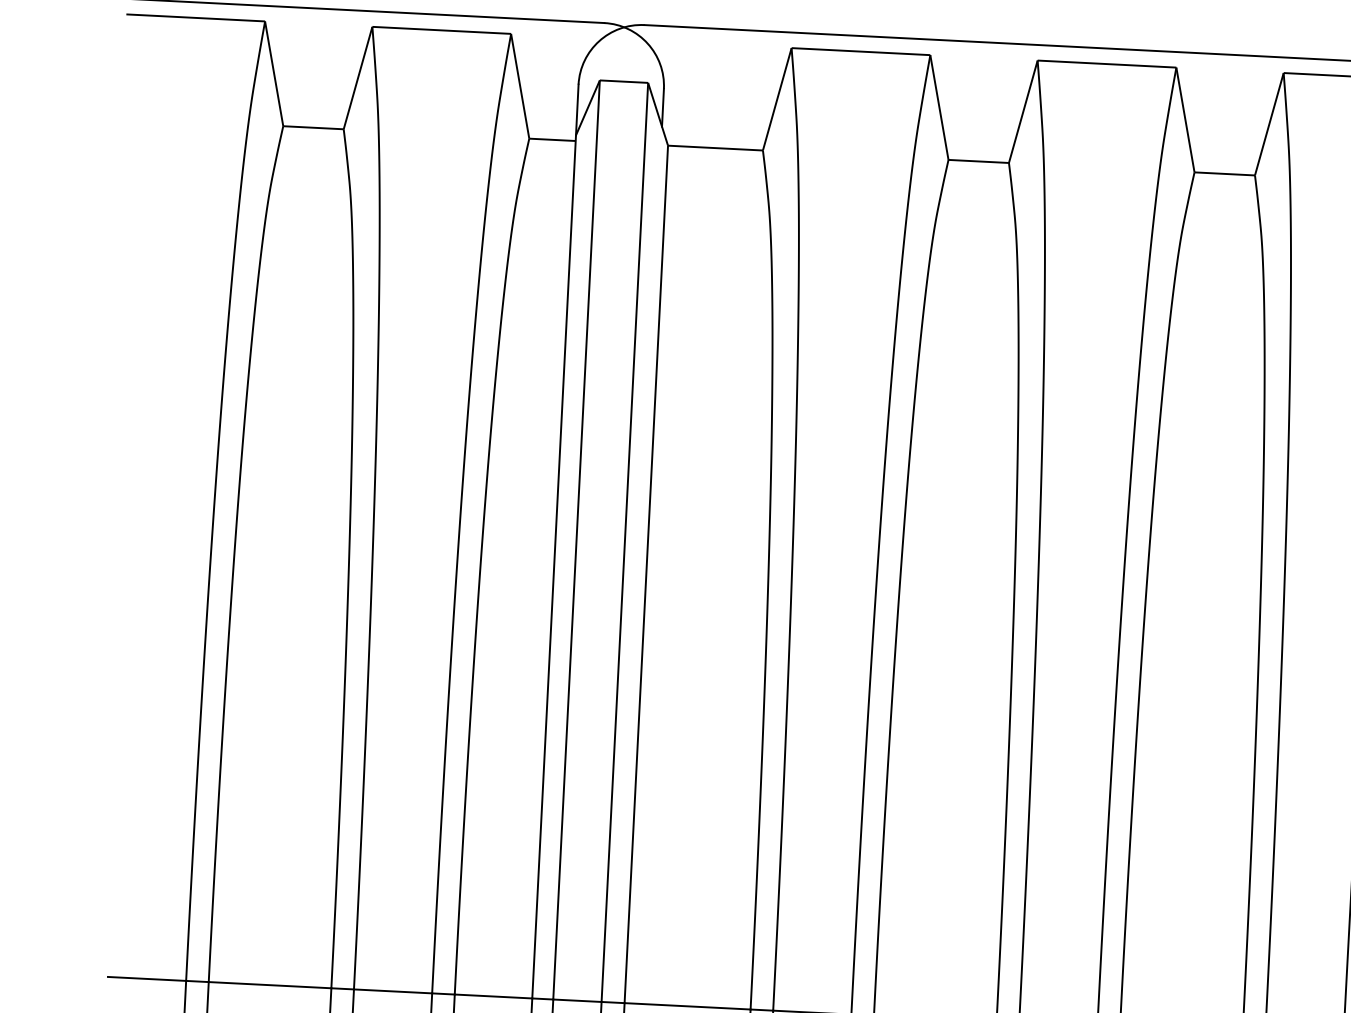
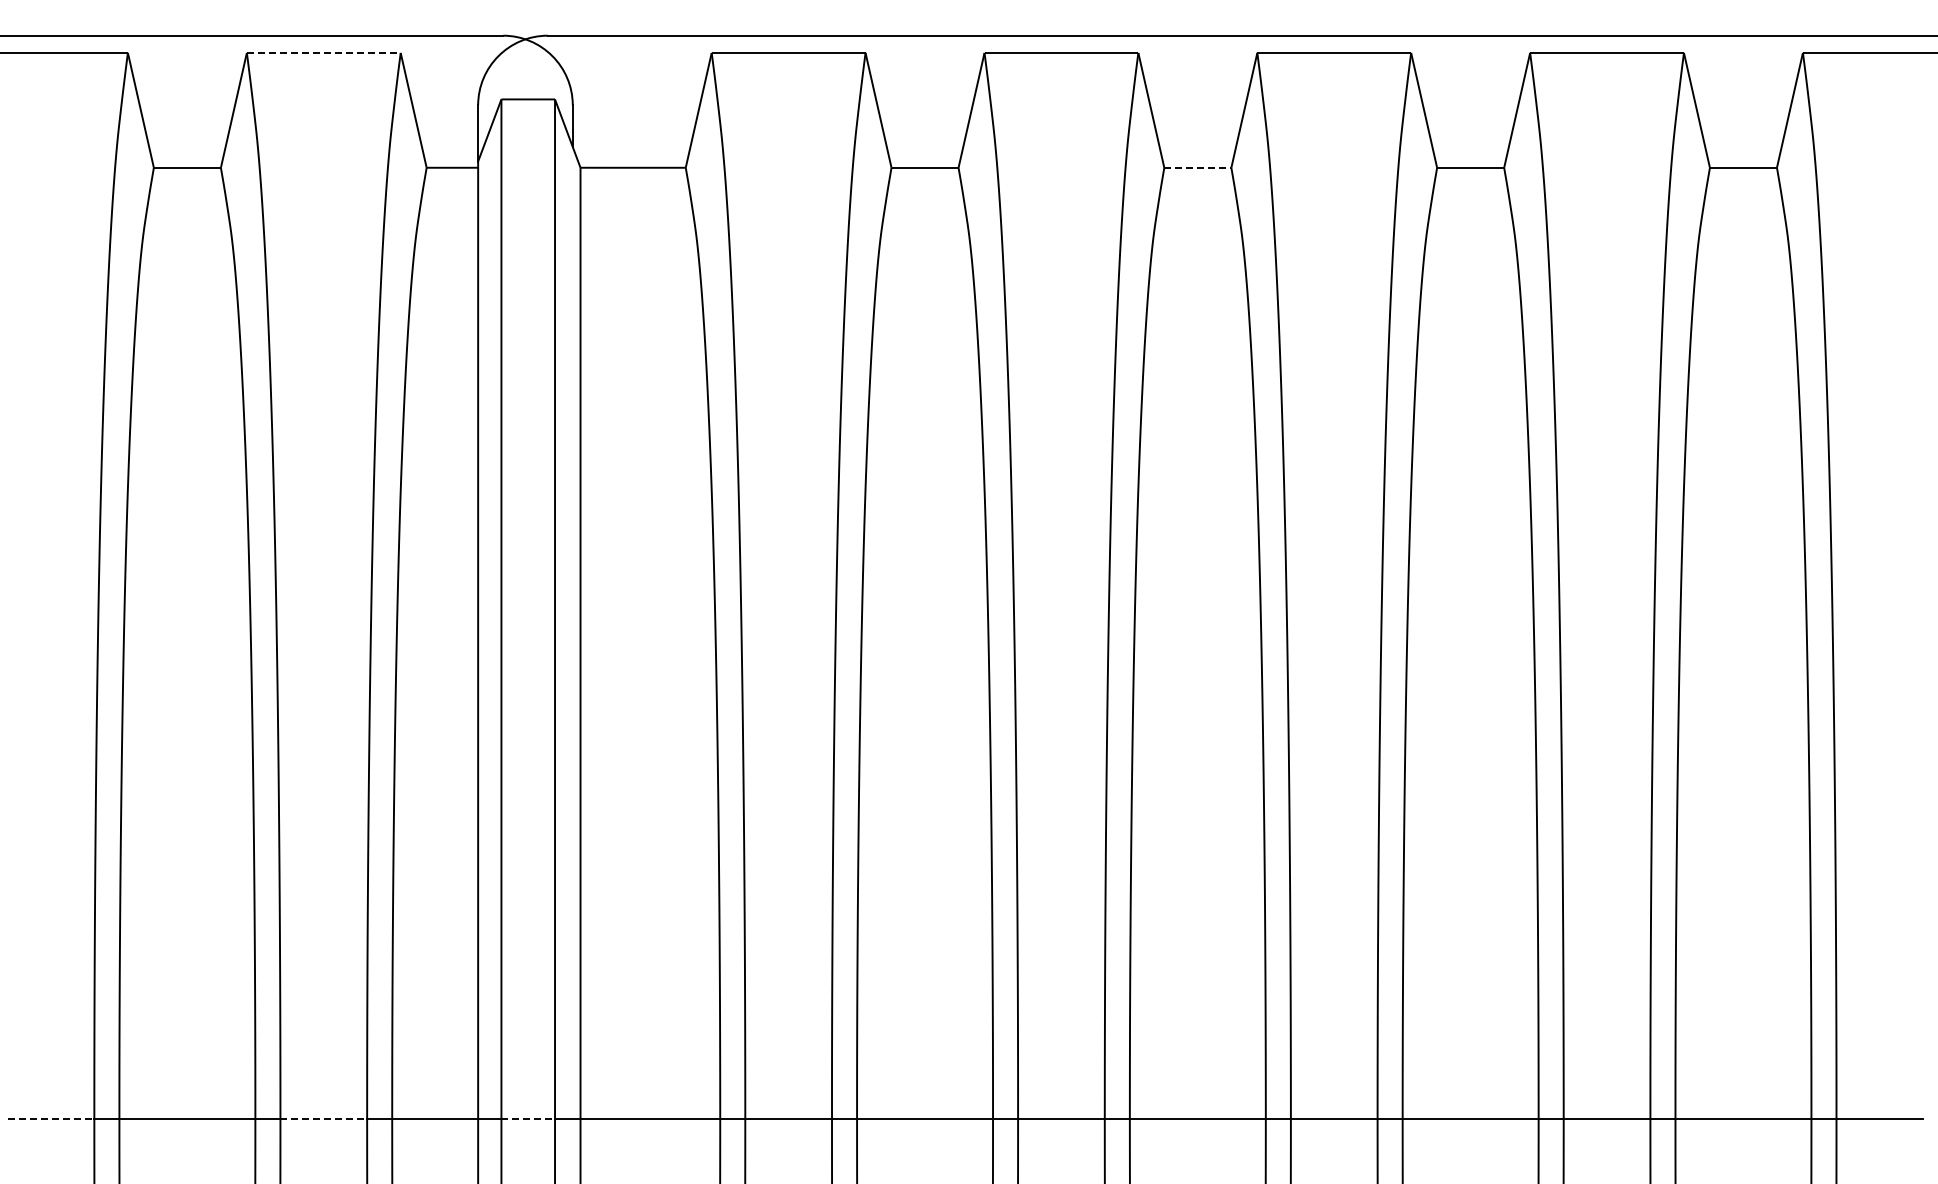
line: (442, 30) -> (324, 52), solid -> dashed
line: (1224, 173) -> (1197, 167), solid -> dashed
line: (147, 978) -> (51, 1118), solid -> dashed
line: (393, 991) -> (324, 1118), solid -> dashed
line: (577, 1000) -> (528, 1118), solid -> dashed

